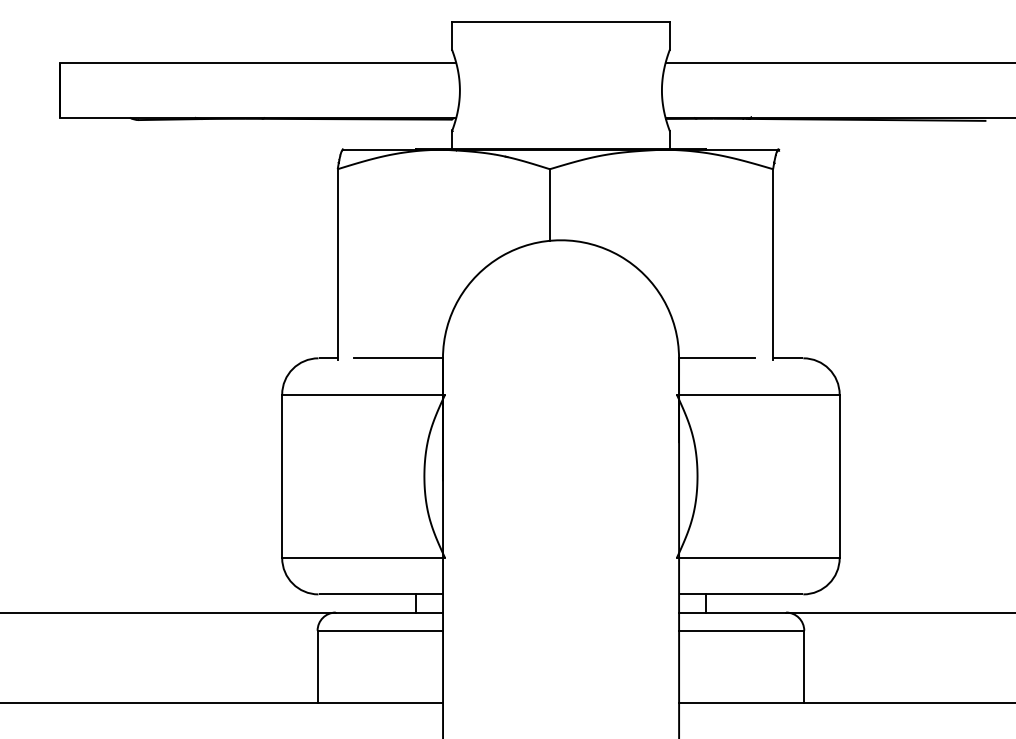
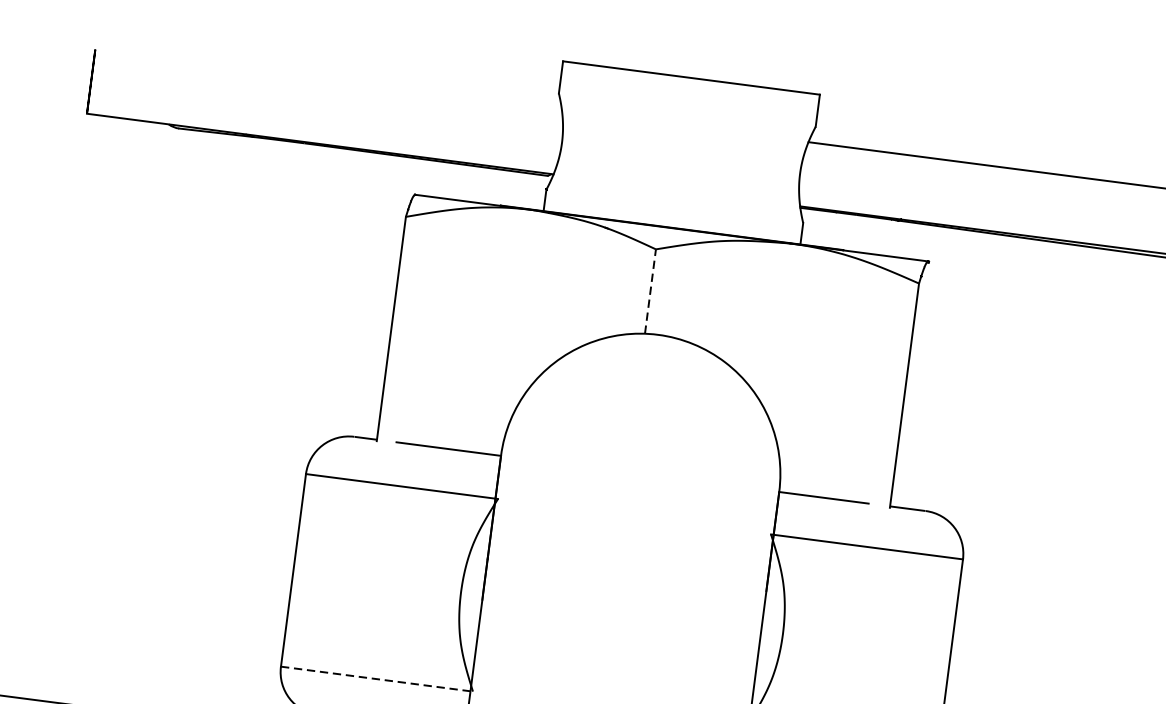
line: (258, 63) -> (328, 80), removed
line: (549, 205) -> (649, 292), solid -> dashed
line: (364, 558) -> (377, 679), solid -> dashed

